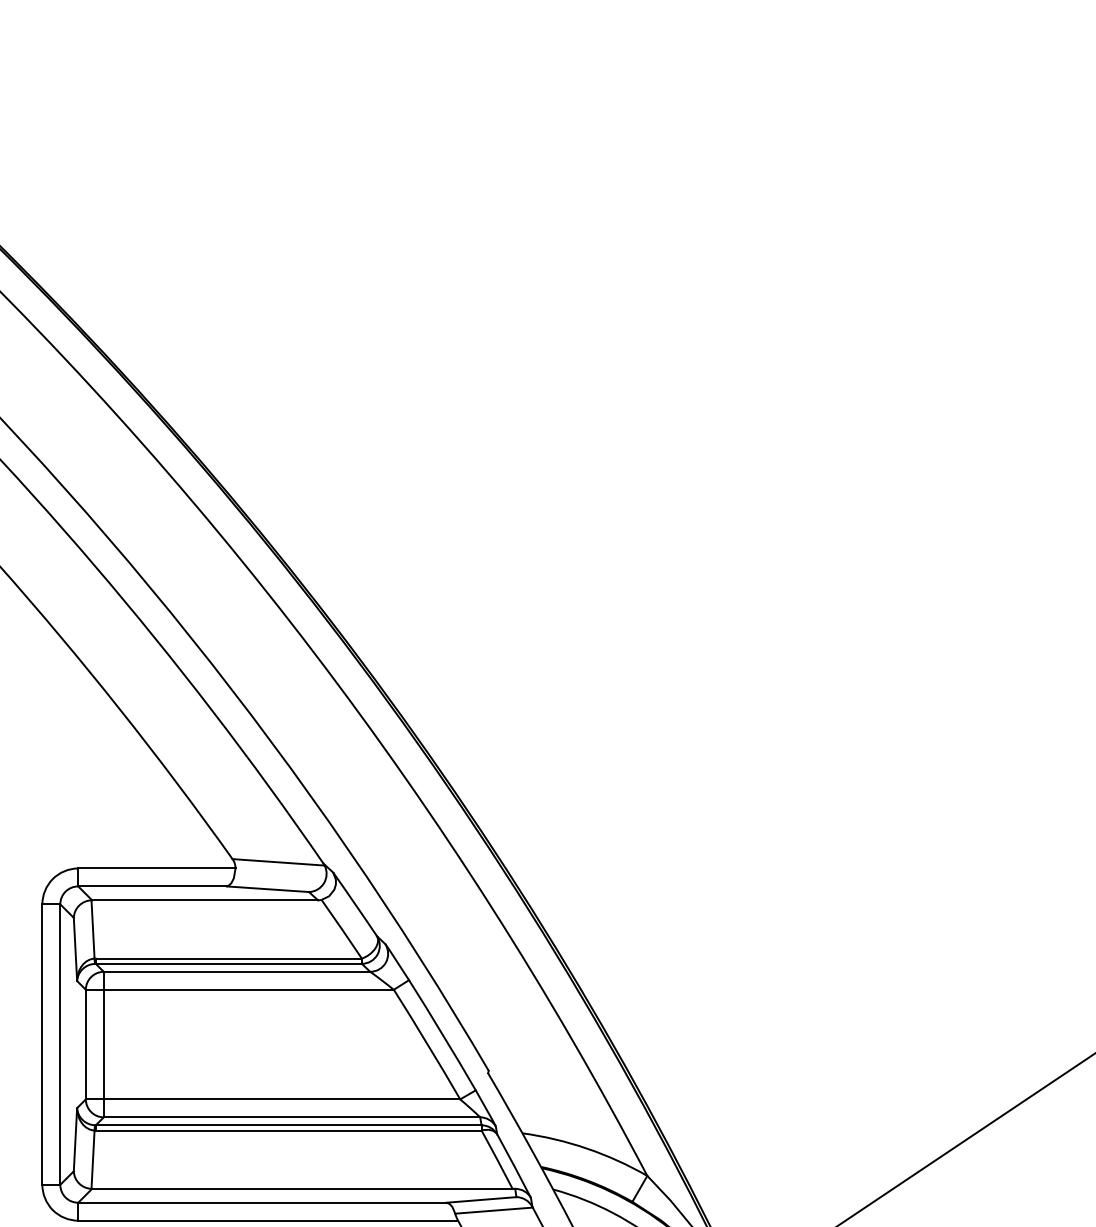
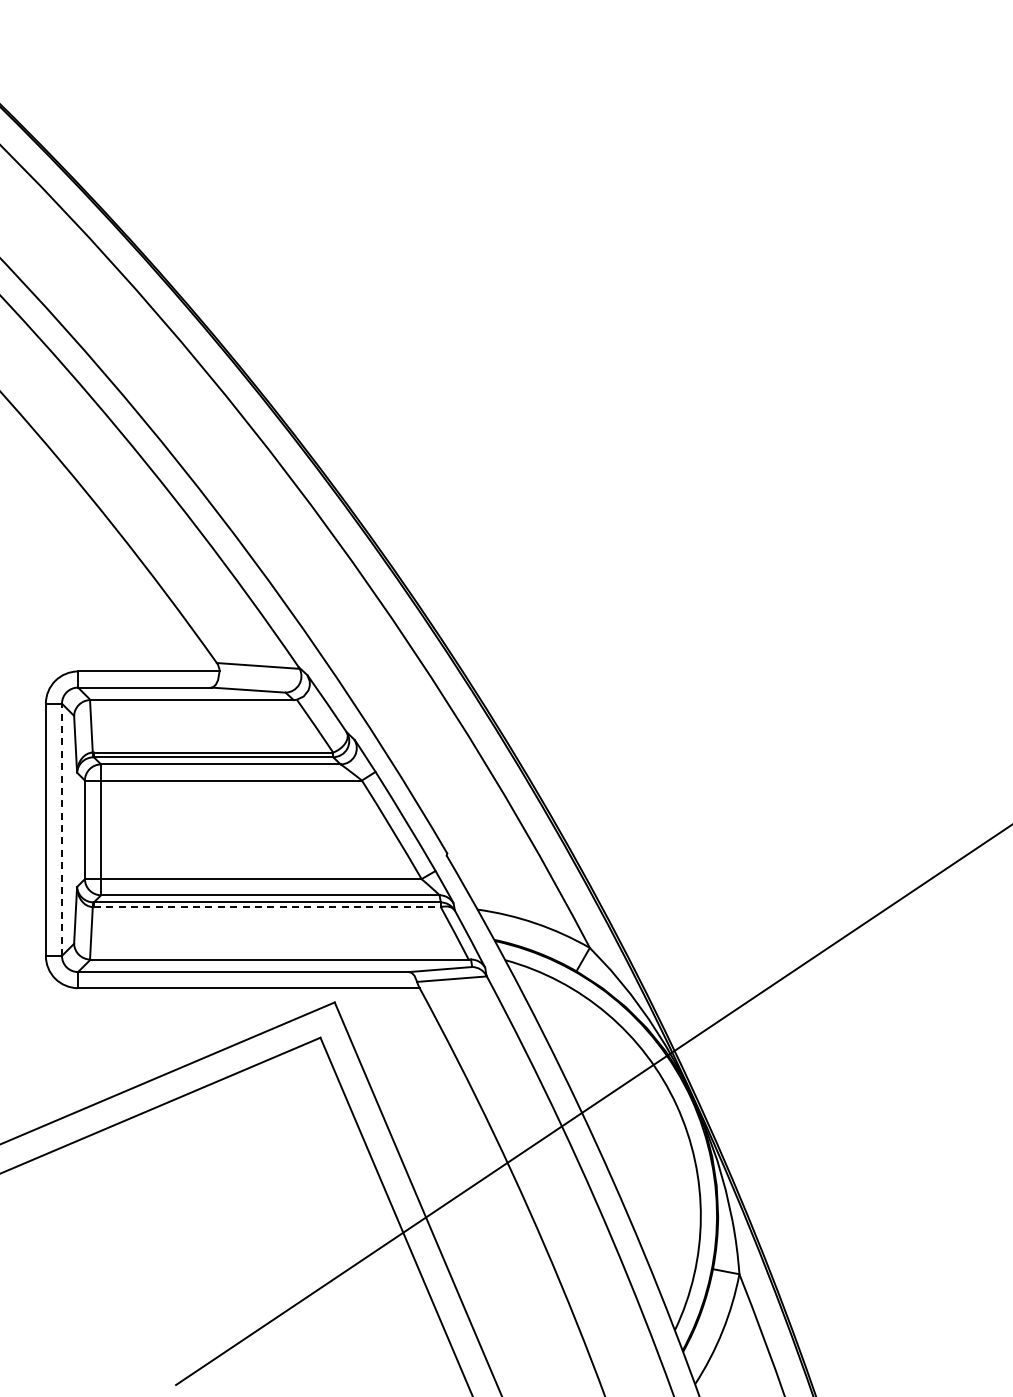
line: (60, 1044) -> (62, 829), solid -> dashed
line: (288, 1130) -> (267, 907), solid -> dashed

